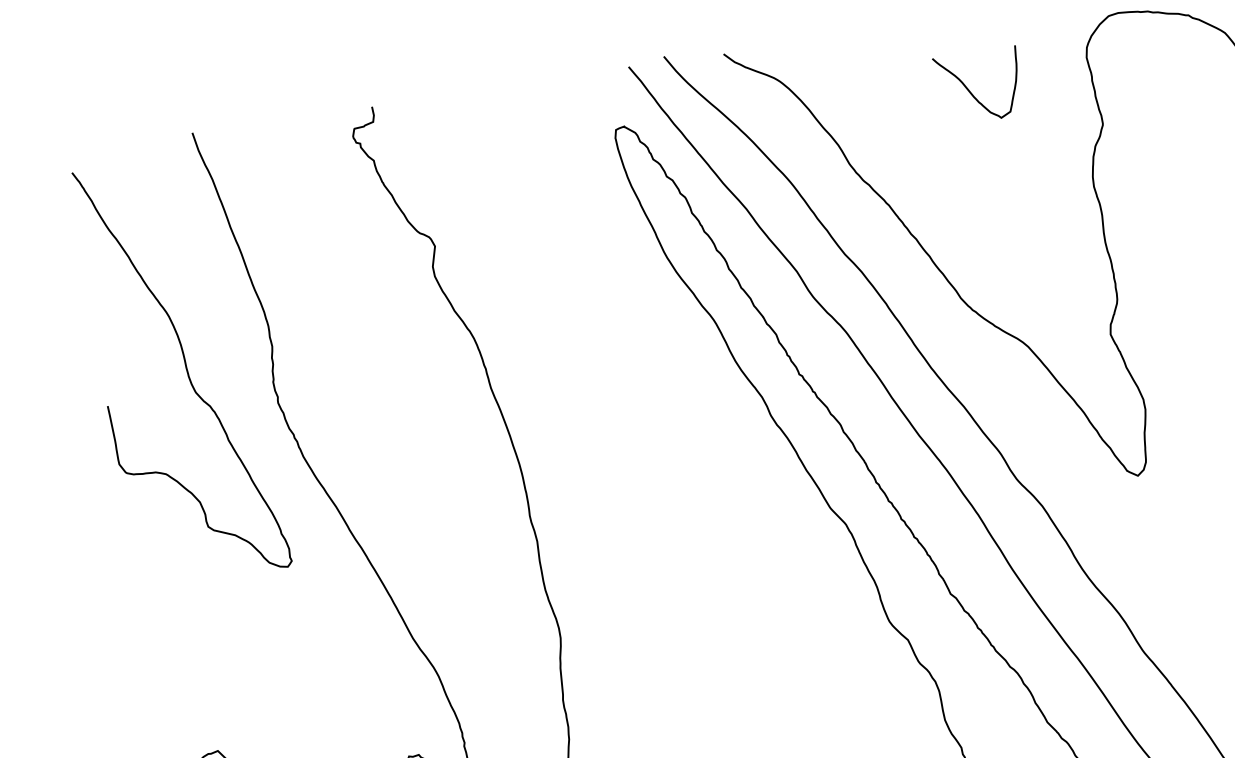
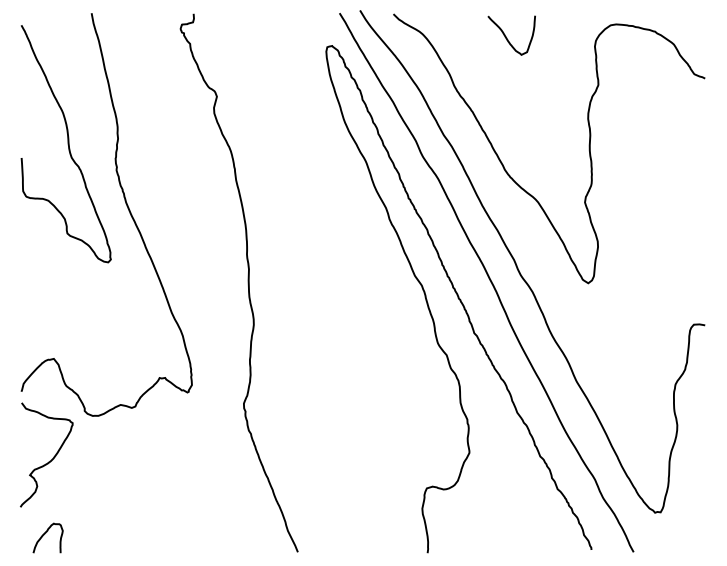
curve: (972, 92) -> (507, 38), moved

